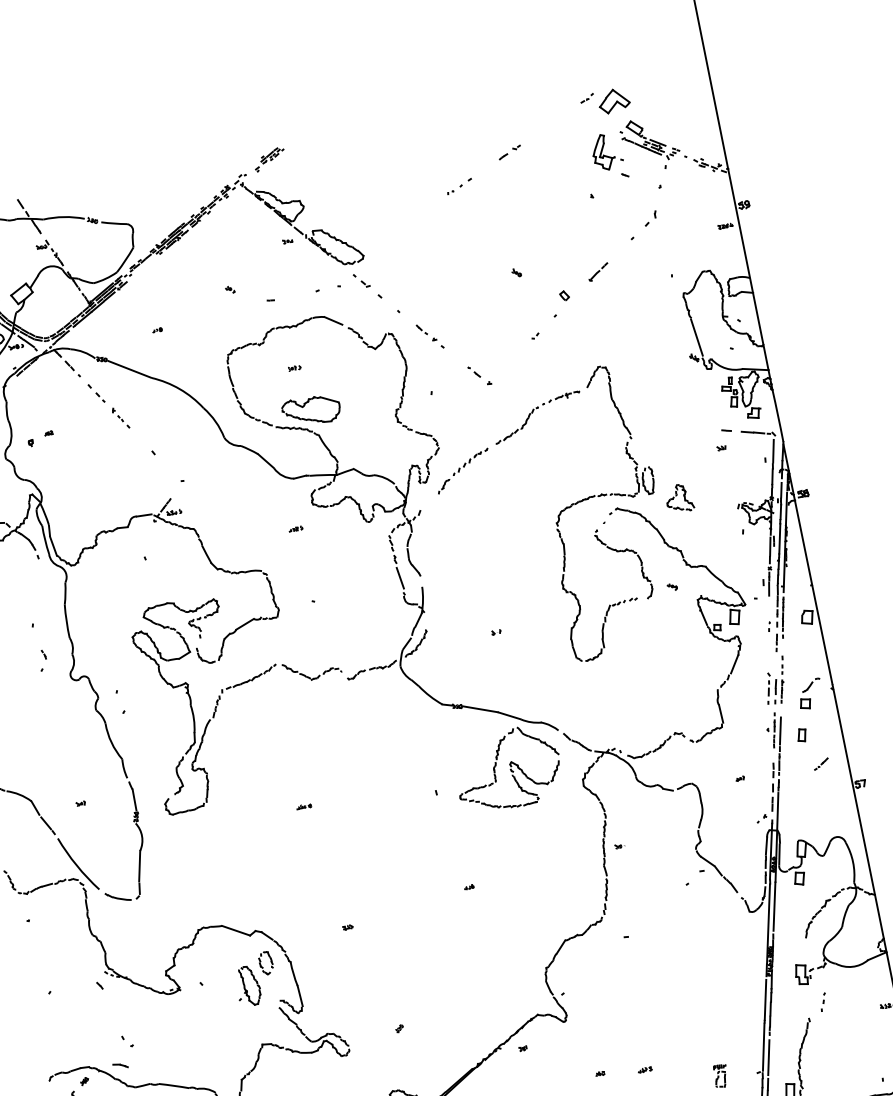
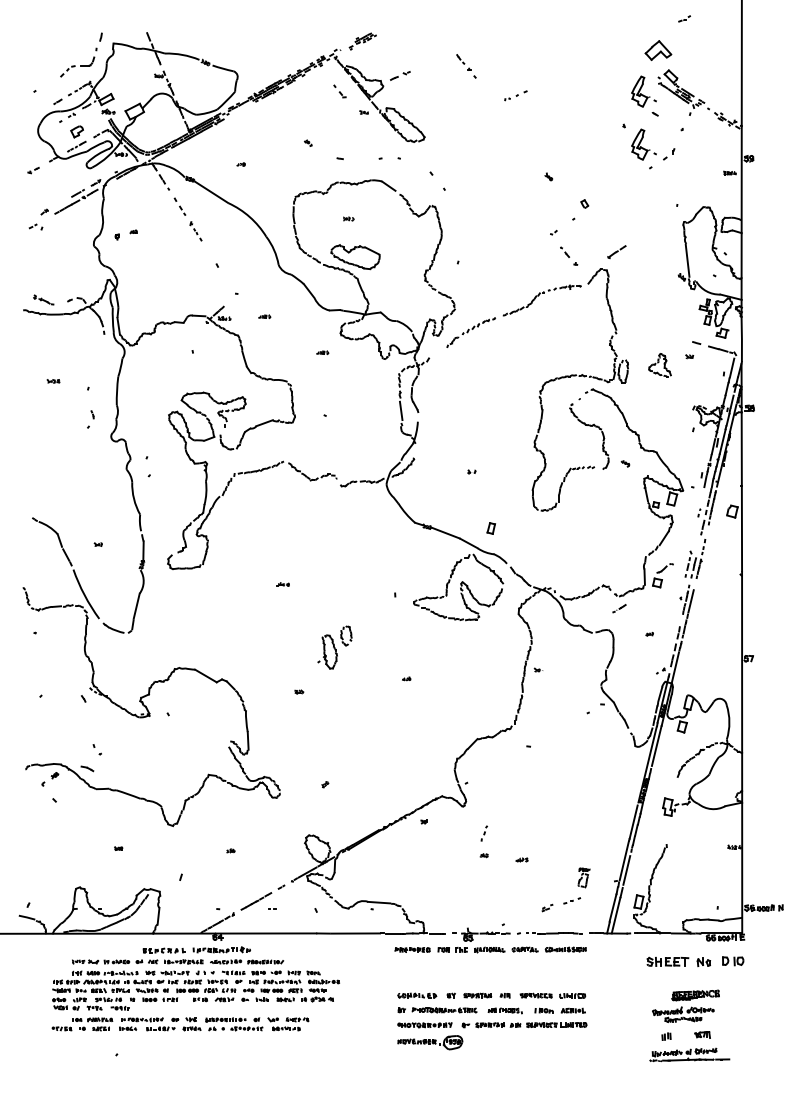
part: (587, 97) -> (684, 18), moved
part: (509, 151) -> (400, 75), moved
part: (618, 213) -> (643, 144), added
part: (598, 272) -> (616, 252), moved
part: (361, 280) -> (339, 91), moved
part: (430, 336) -> (466, 66), moved
part: (480, 374) -> (569, 255), moved
part: (678, 498) -> (659, 365), moved
part: (220, 500) -> (264, 316), added
part: (809, 694) -> (662, 575), moved
part: (802, 735) -> (491, 528), moved
line: (821, 763) -> (619, 608), moved
part: (255, 979) -> (334, 647), moved
part: (822, 1002) -> (483, 833), moved

